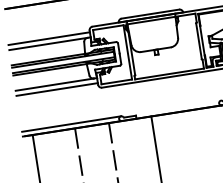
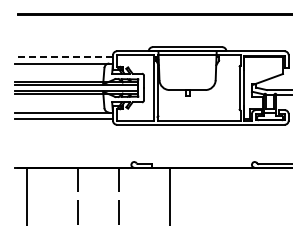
line: (48, 38) -> (63, 57), solid -> dashed
line: (71, 124) -> (74, 162), removed

